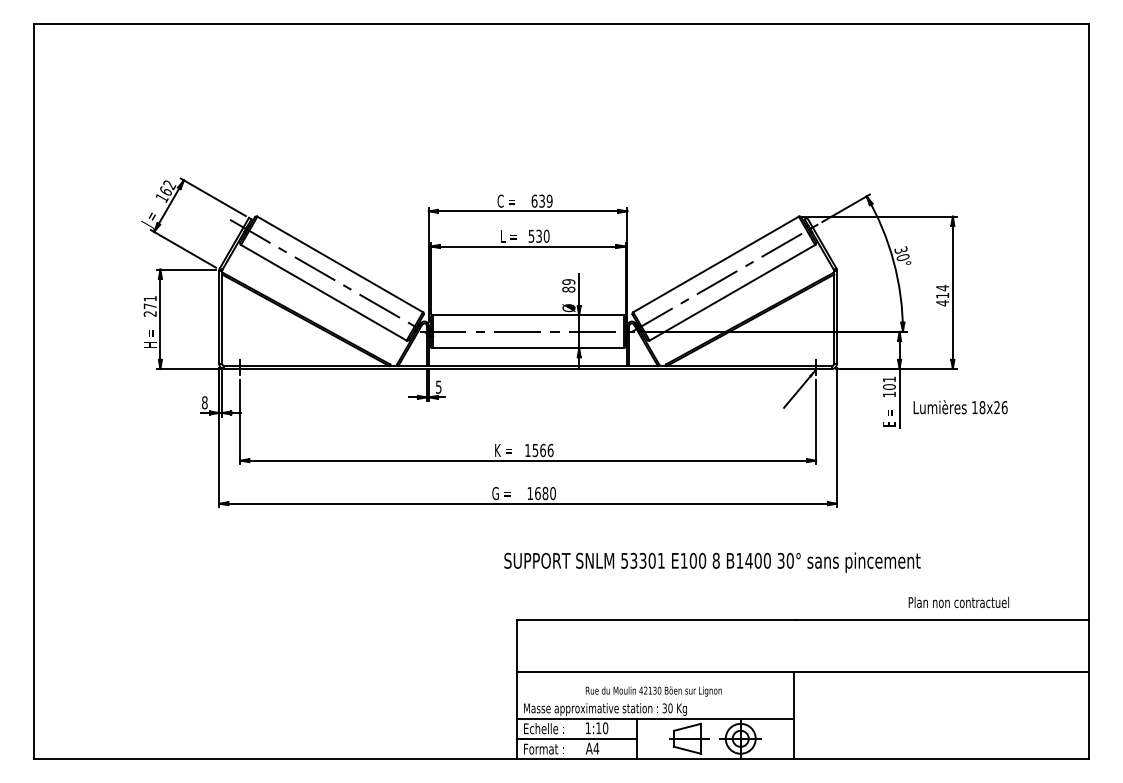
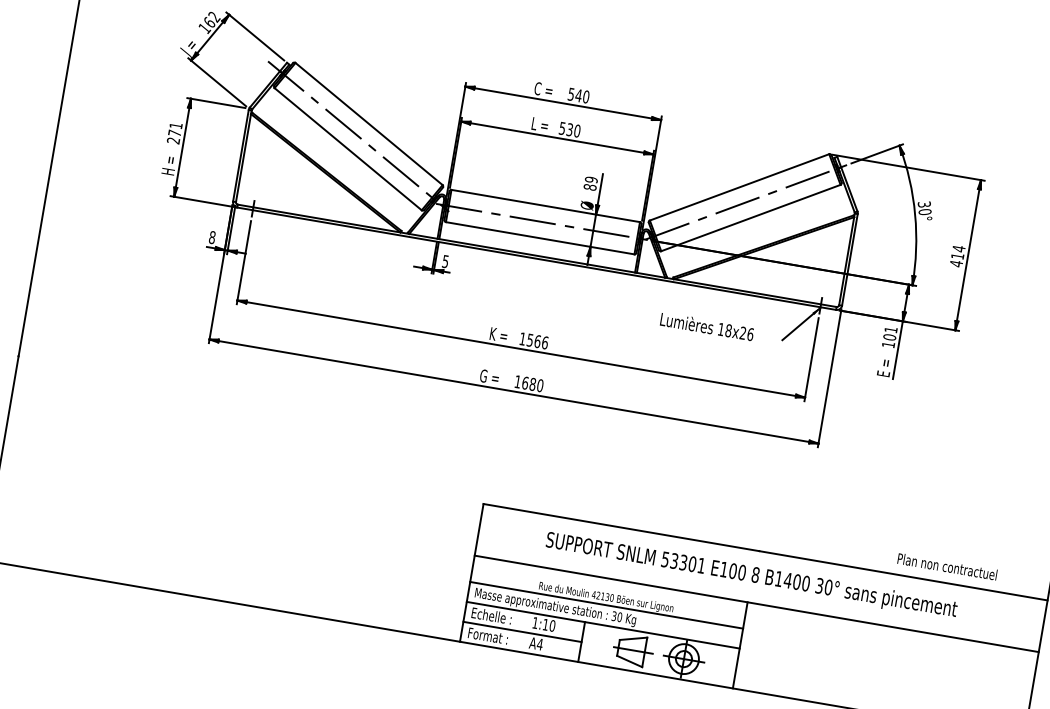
text: (541, 200) -> (578, 94), 639 -> 540
text: (960, 407) -> (707, 326), moved
text: (712, 562) -> (751, 576), moved
text: (958, 602) -> (947, 566), moved
line: (655, 698) -> (606, 605), added

